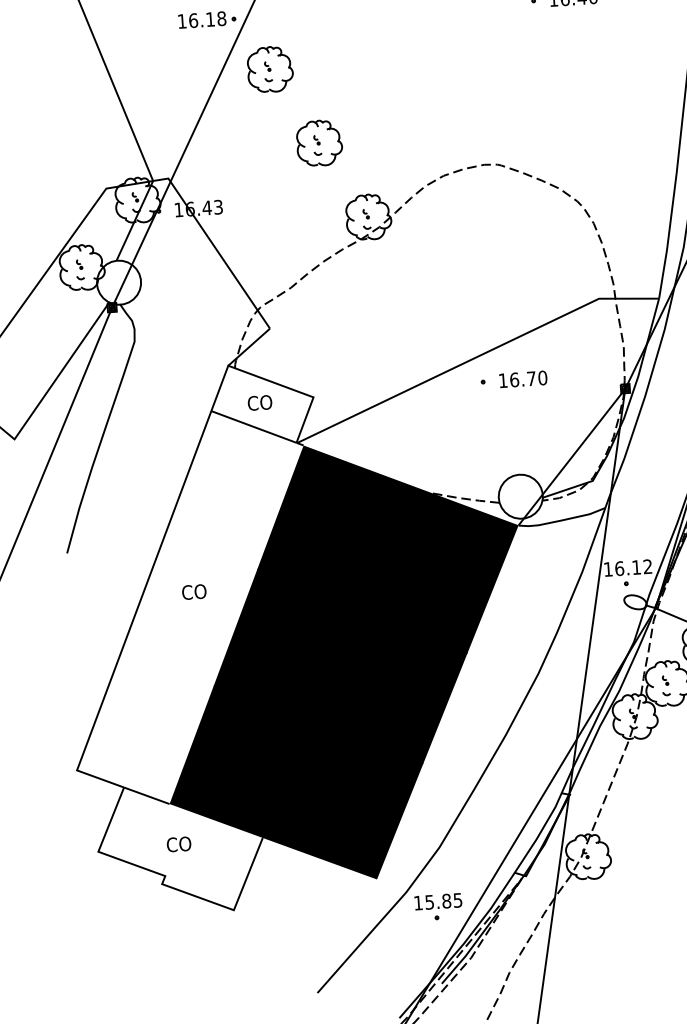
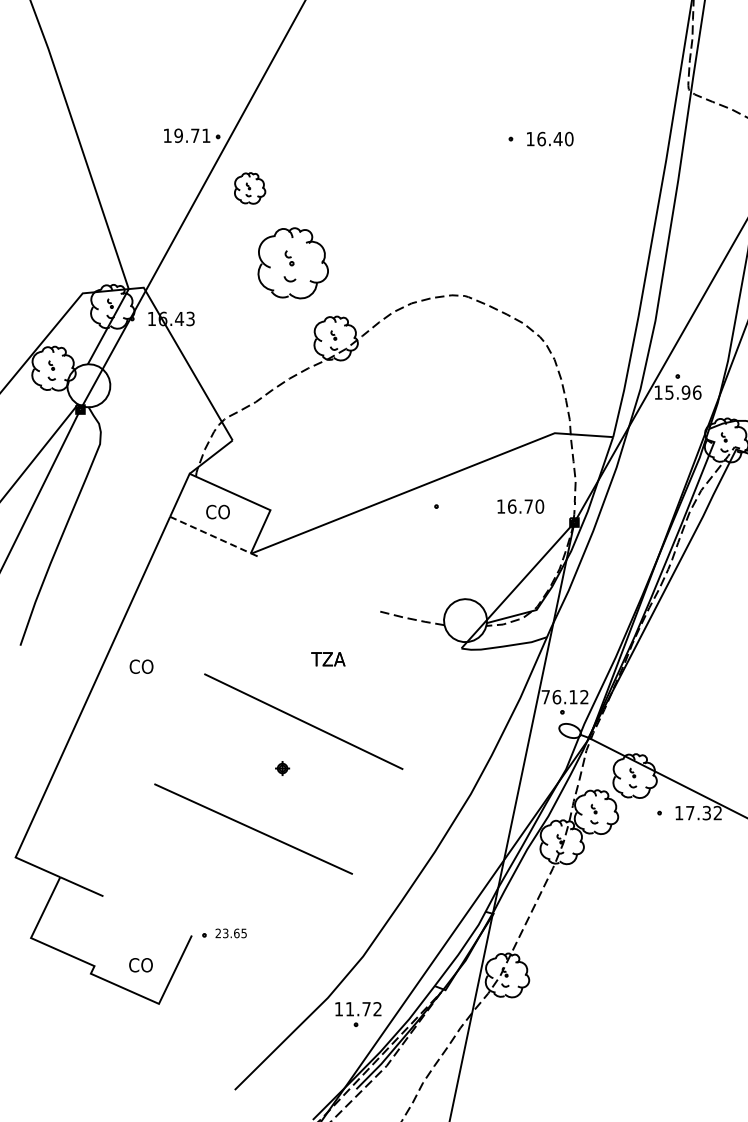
text: (207, 19) -> (192, 135), 16.18 -> 19.71
part: (269, 69) -> (249, 188), size x0.7
part: (318, 143) -> (292, 263), size x1.6
text: (523, 379) -> (520, 506), moved
line: (254, 427) -> (211, 535), solid -> dashed
text: (607, 569) -> (545, 697), 16.12 -> 76.12
text: (194, 591) -> (141, 666), moved
fill: (343, 661) -> (282, 769), removed
text: (178, 844) -> (140, 965), moved
text: (443, 901) -> (363, 1009), 15.85 -> 11.72

